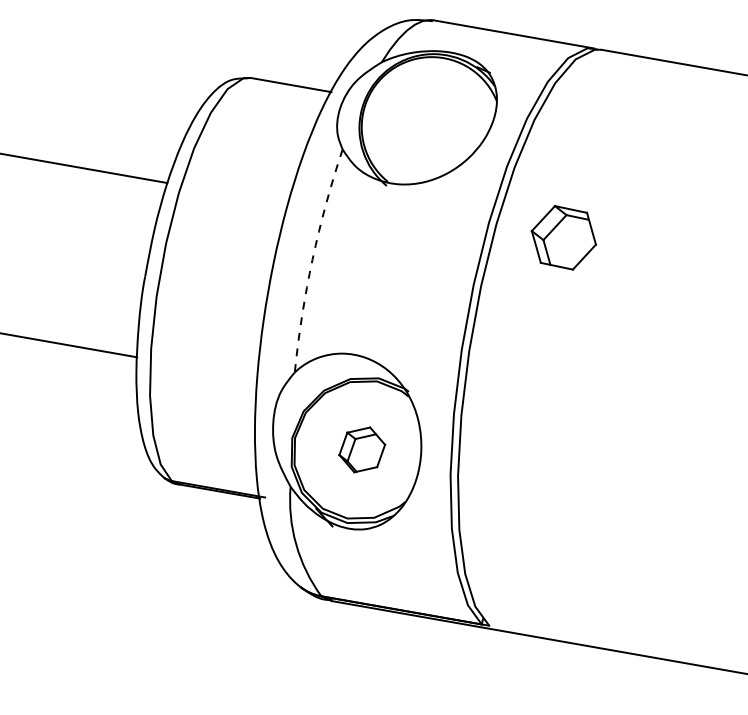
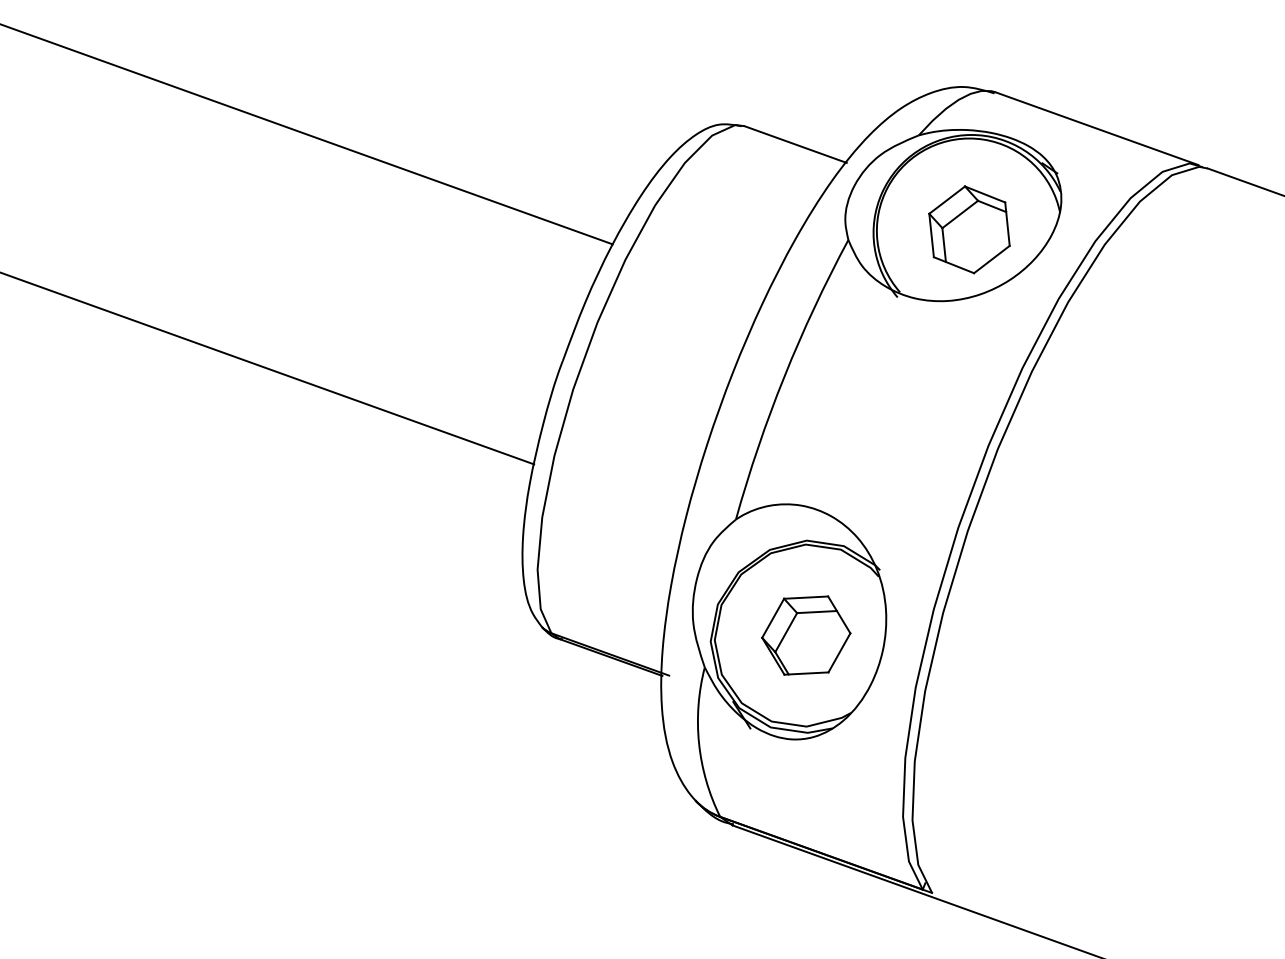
part: (563, 237) -> (969, 229), moved
arc: (312, 259) -> (784, 376), dashed -> solid
part: (362, 449) -> (806, 635), size x1.43

